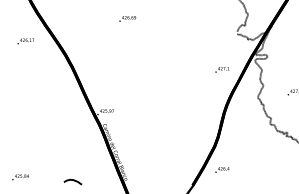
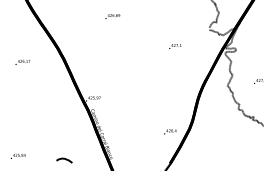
text: (25, 41) -> (22, 62), moved
text: (222, 69) -> (175, 46), moved
text: (222, 169) -> (170, 131), moved

